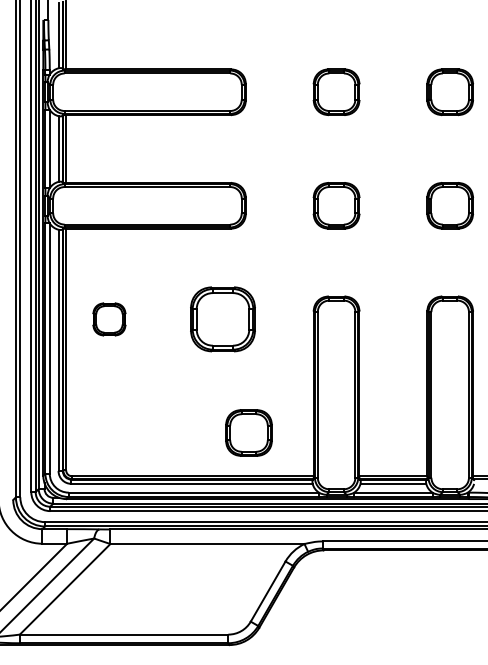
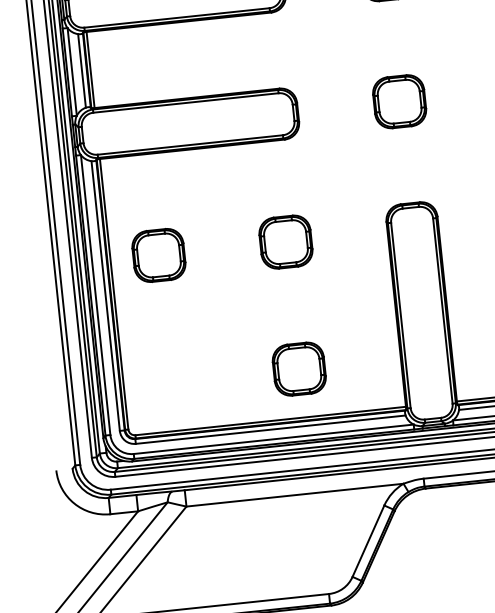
part: (109, 319) -> (159, 255), size x1.43
part: (222, 319) -> (285, 242), size x0.71
part: (248, 432) -> (298, 368), moved

